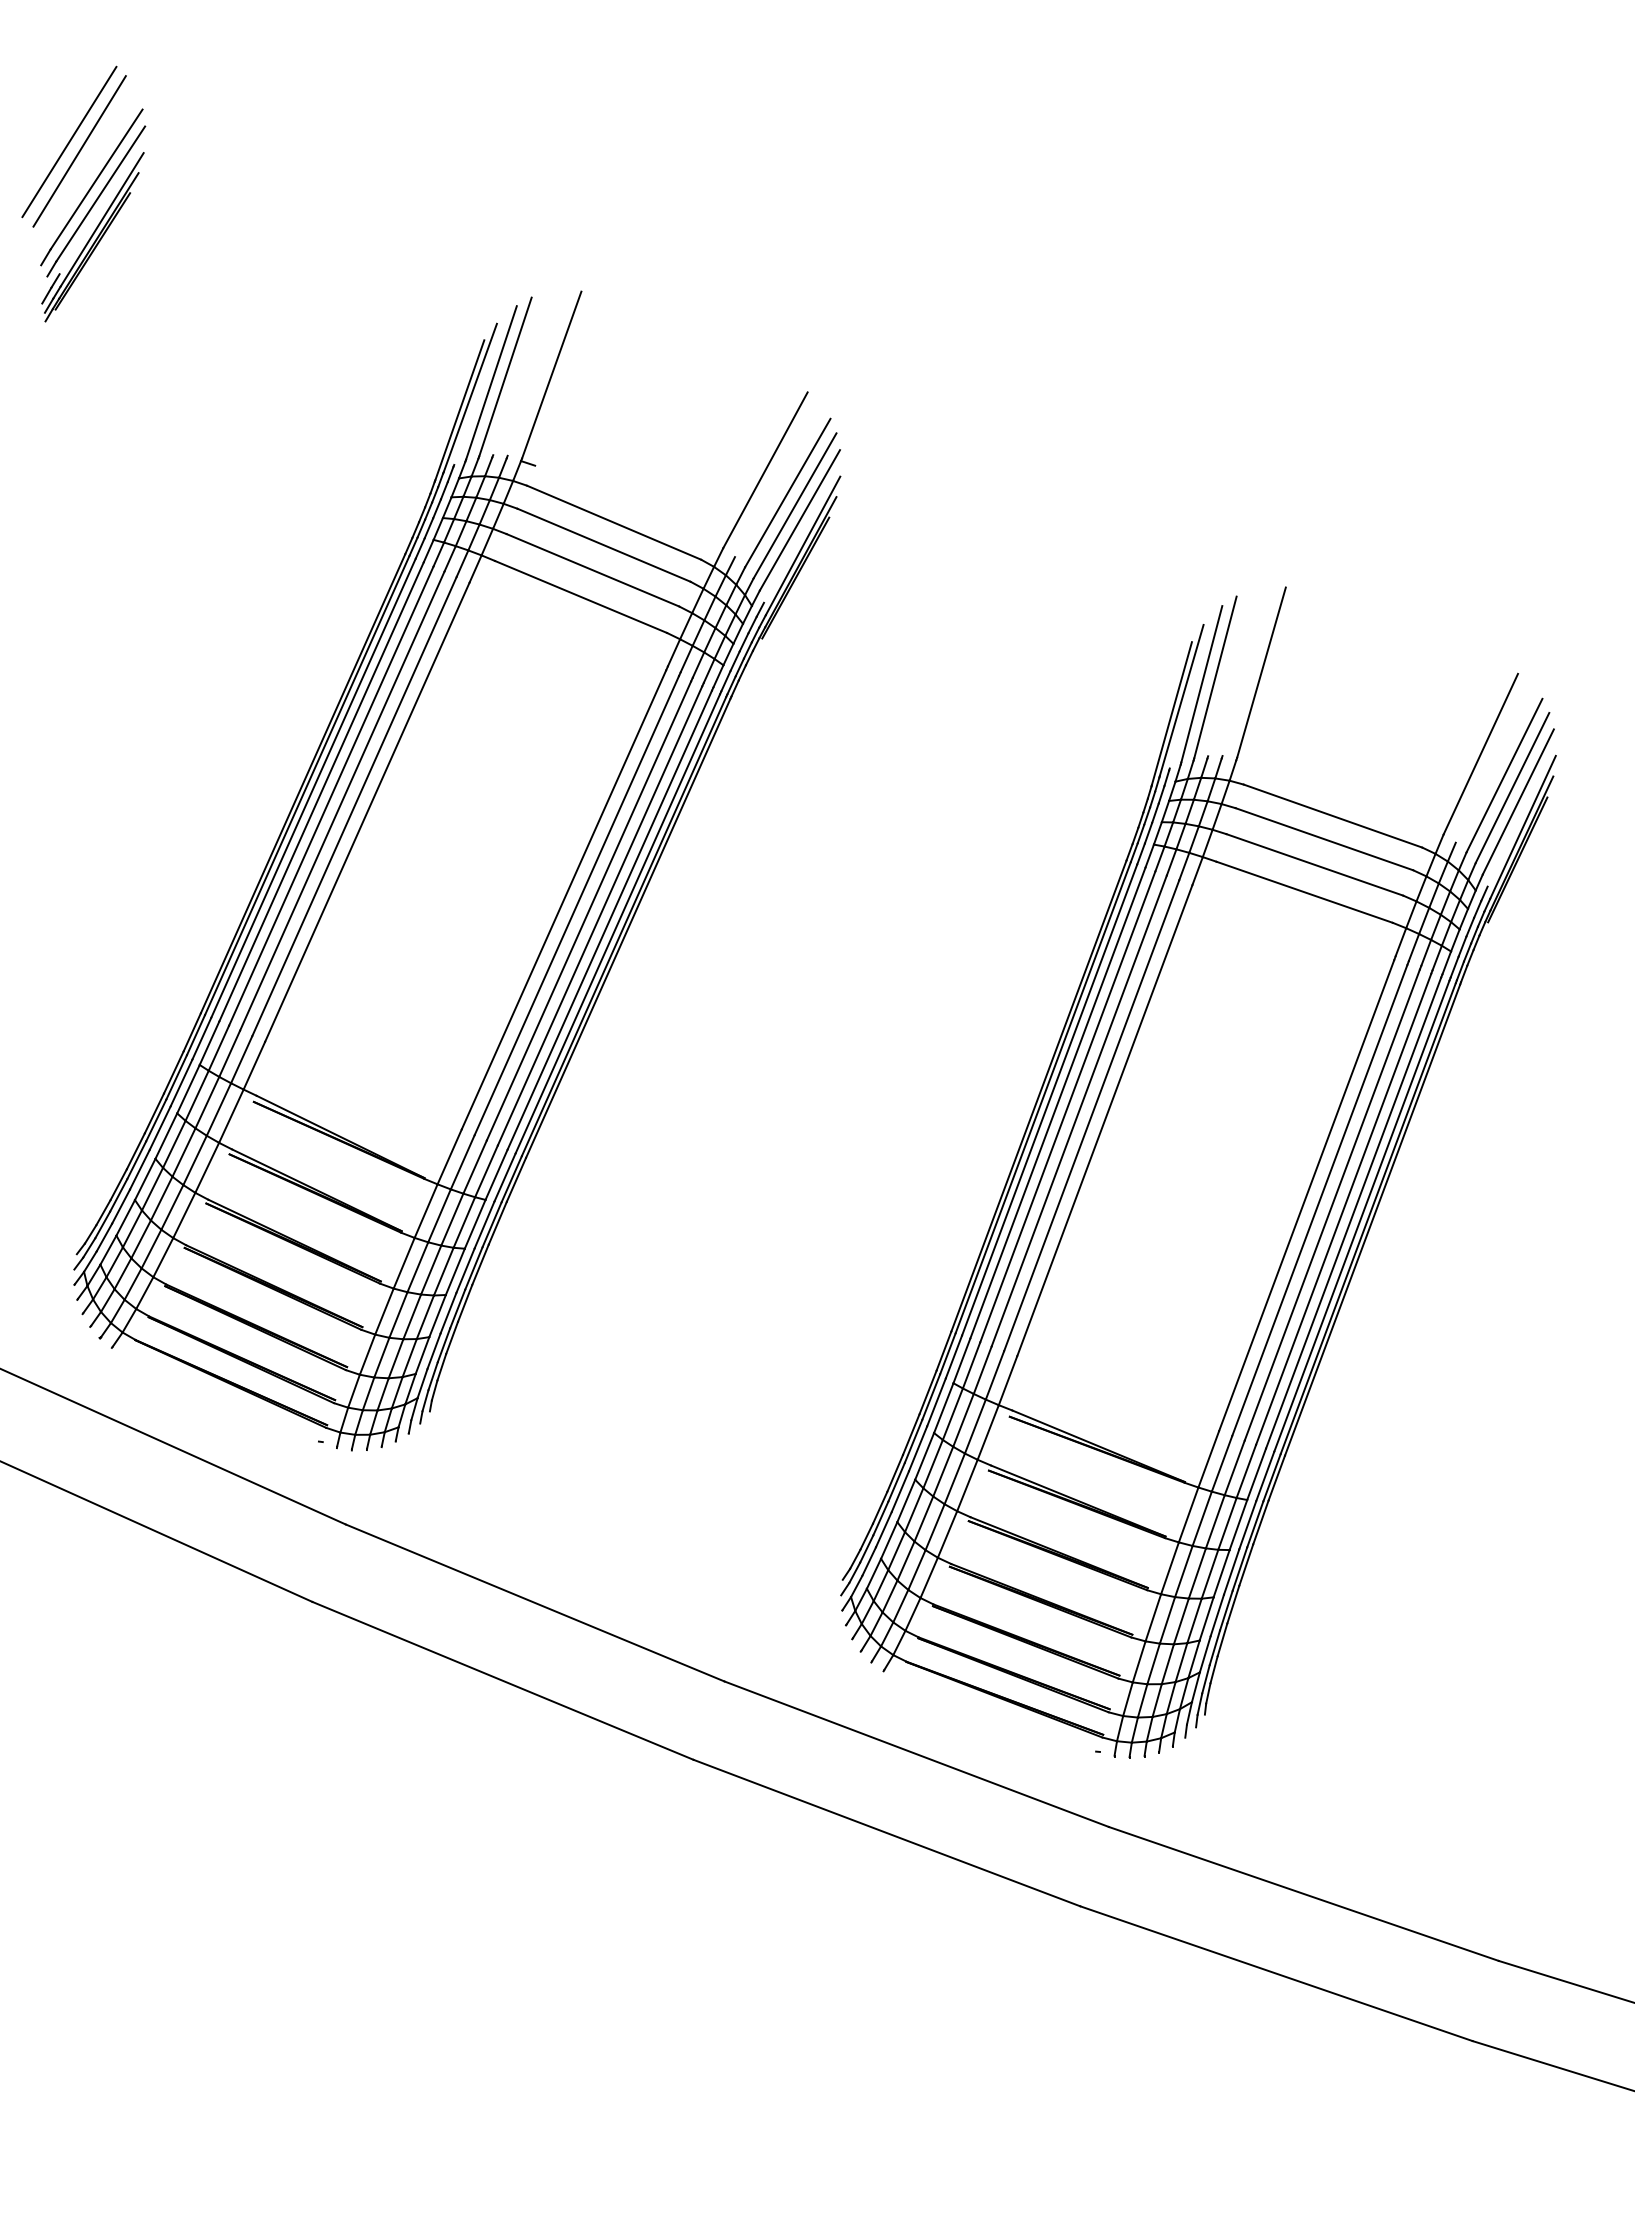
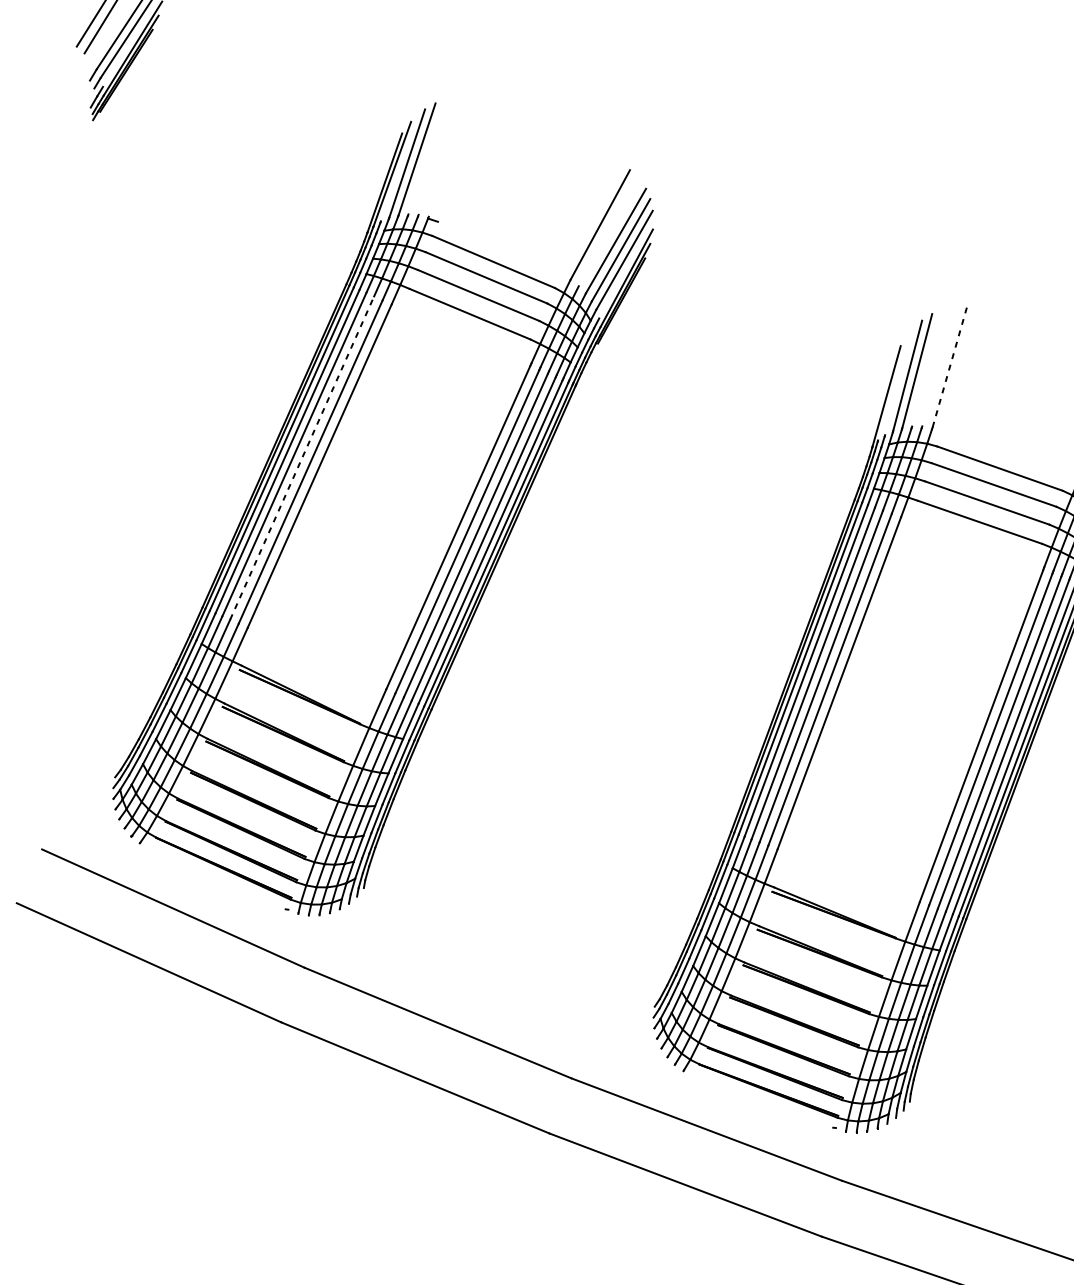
line: (551, 374) -> (449, 157), removed
line: (1261, 672) -> (949, 367), solid -> dashed
line: (1181, 700) -> (893, 387), removed
line: (342, 800) -> (302, 457), solid -> dashed

